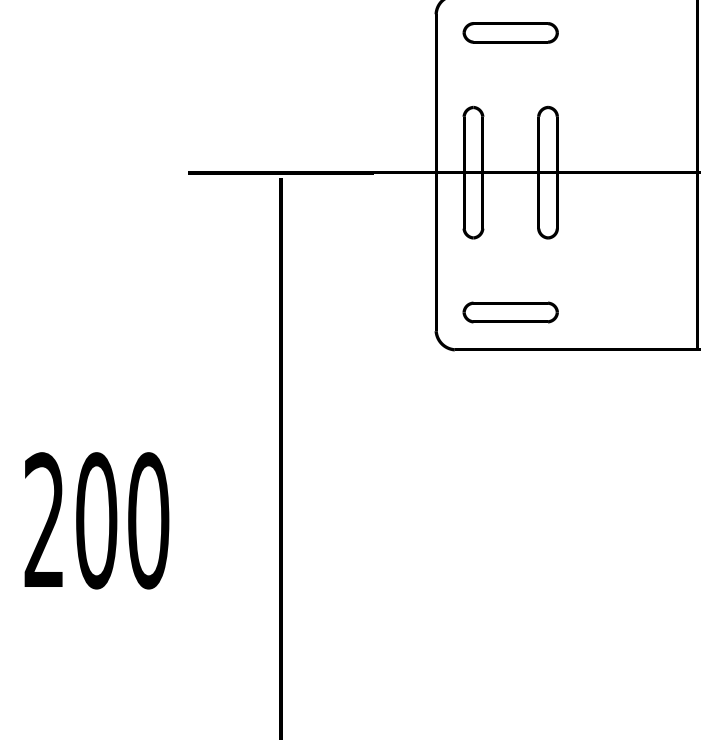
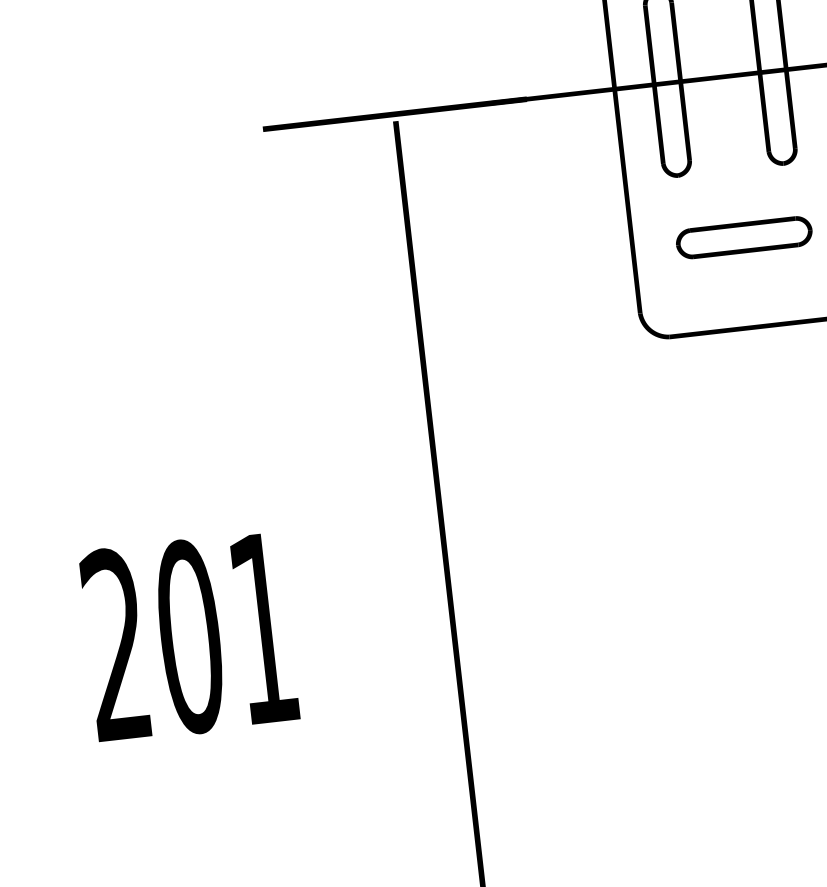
part: (510, 312) -> (743, 237), moved
text: (148, 520) -> (263, 628), 200 -> 201

